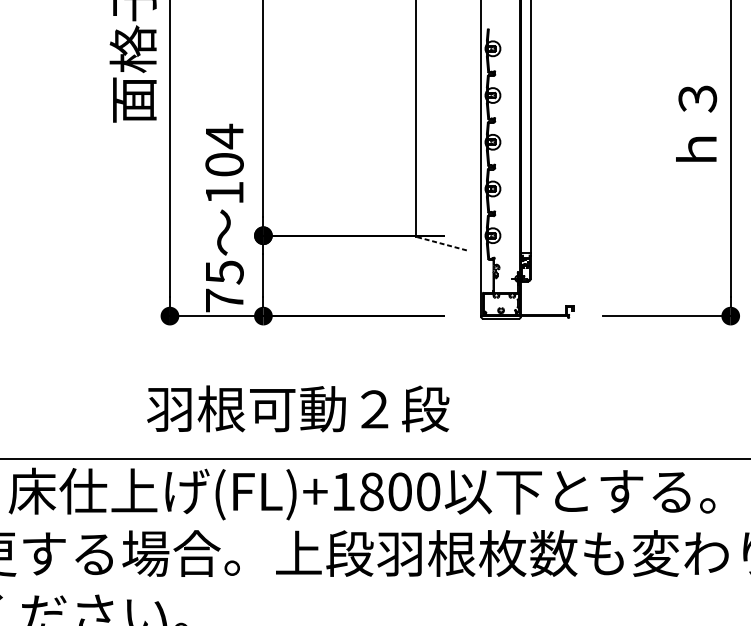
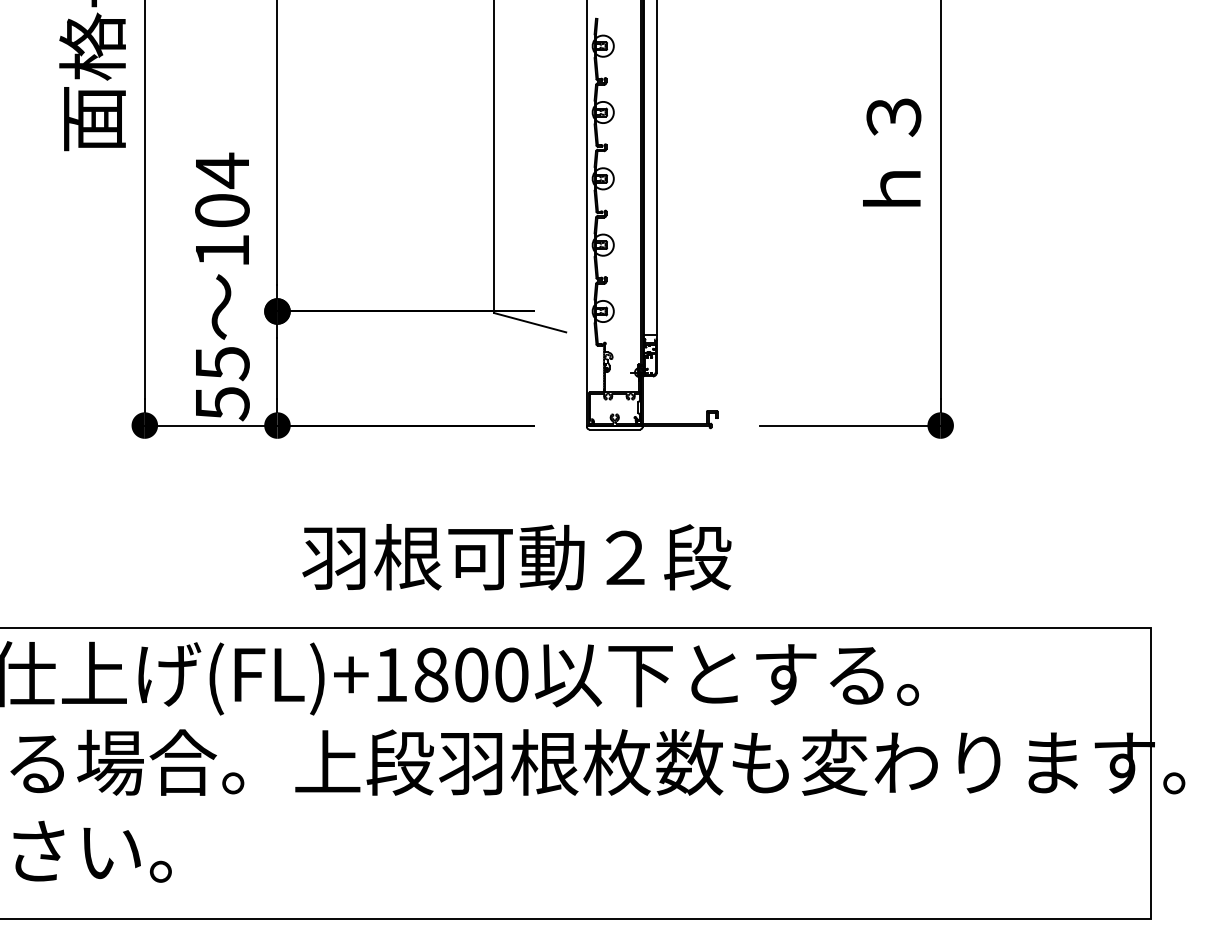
line: (440, 243) -> (529, 322), dashed -> solid
text: (224, 300) -> (222, 403), 75 -> 55
text: (297, 409) -> (516, 557), moved

